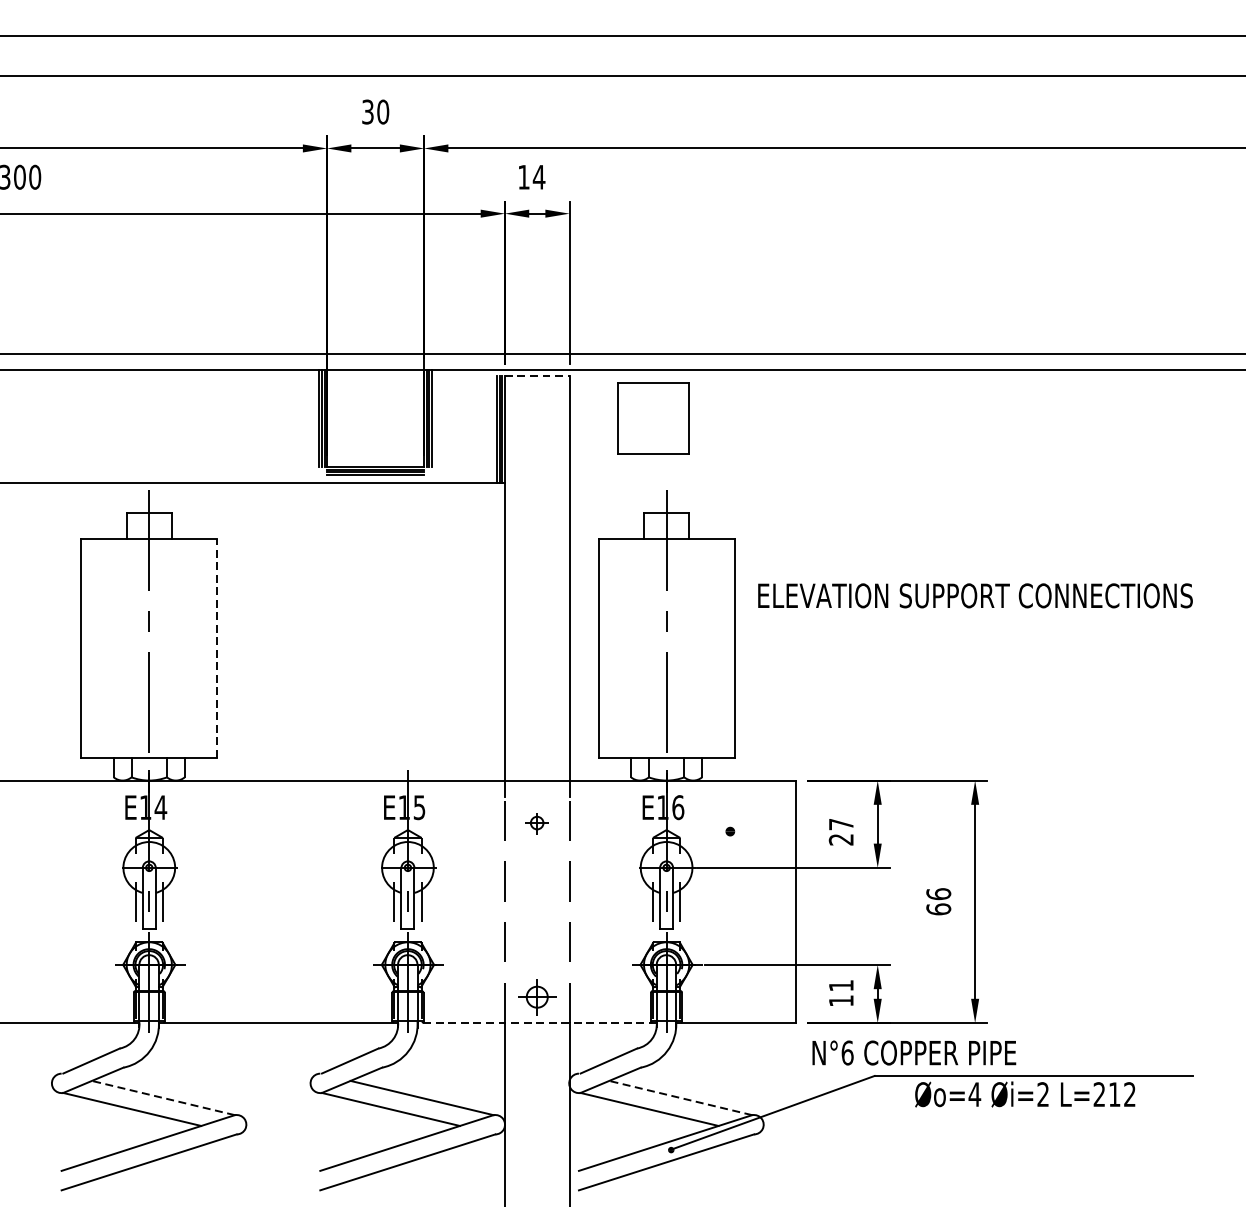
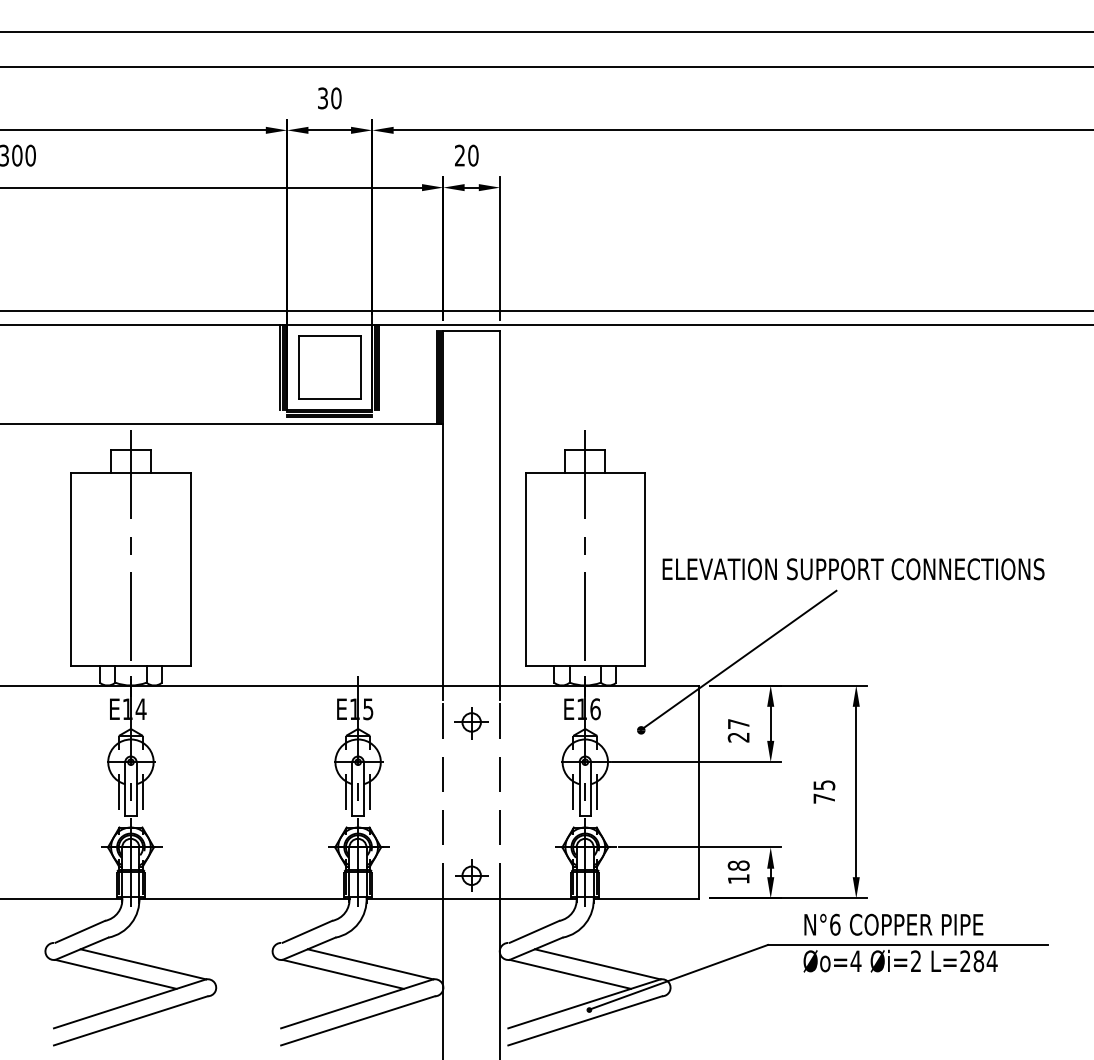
text: (531, 177) -> (466, 155), 14 -> 20
line: (538, 376) -> (472, 330), dashed -> solid
part: (653, 418) -> (329, 367), moved
text: (975, 596) -> (853, 569), moved
line: (217, 647) -> (190, 568), dashed -> solid
line: (841, 752) -> (738, 660), added
part: (537, 823) -> (471, 723), size x1.67
text: (938, 901) -> (824, 791), 66 -> 75
text: (841, 985) -> (738, 865), 11 -> 18
line: (537, 1023) -> (471, 898), dashed -> solid
text: (913, 1052) -> (893, 924), moved
text: (1122, 1094) -> (985, 961), L=212 -> L=284
line: (163, 1098) -> (143, 964), dashed -> solid
line: (680, 1098) -> (597, 964), dashed -> solid

